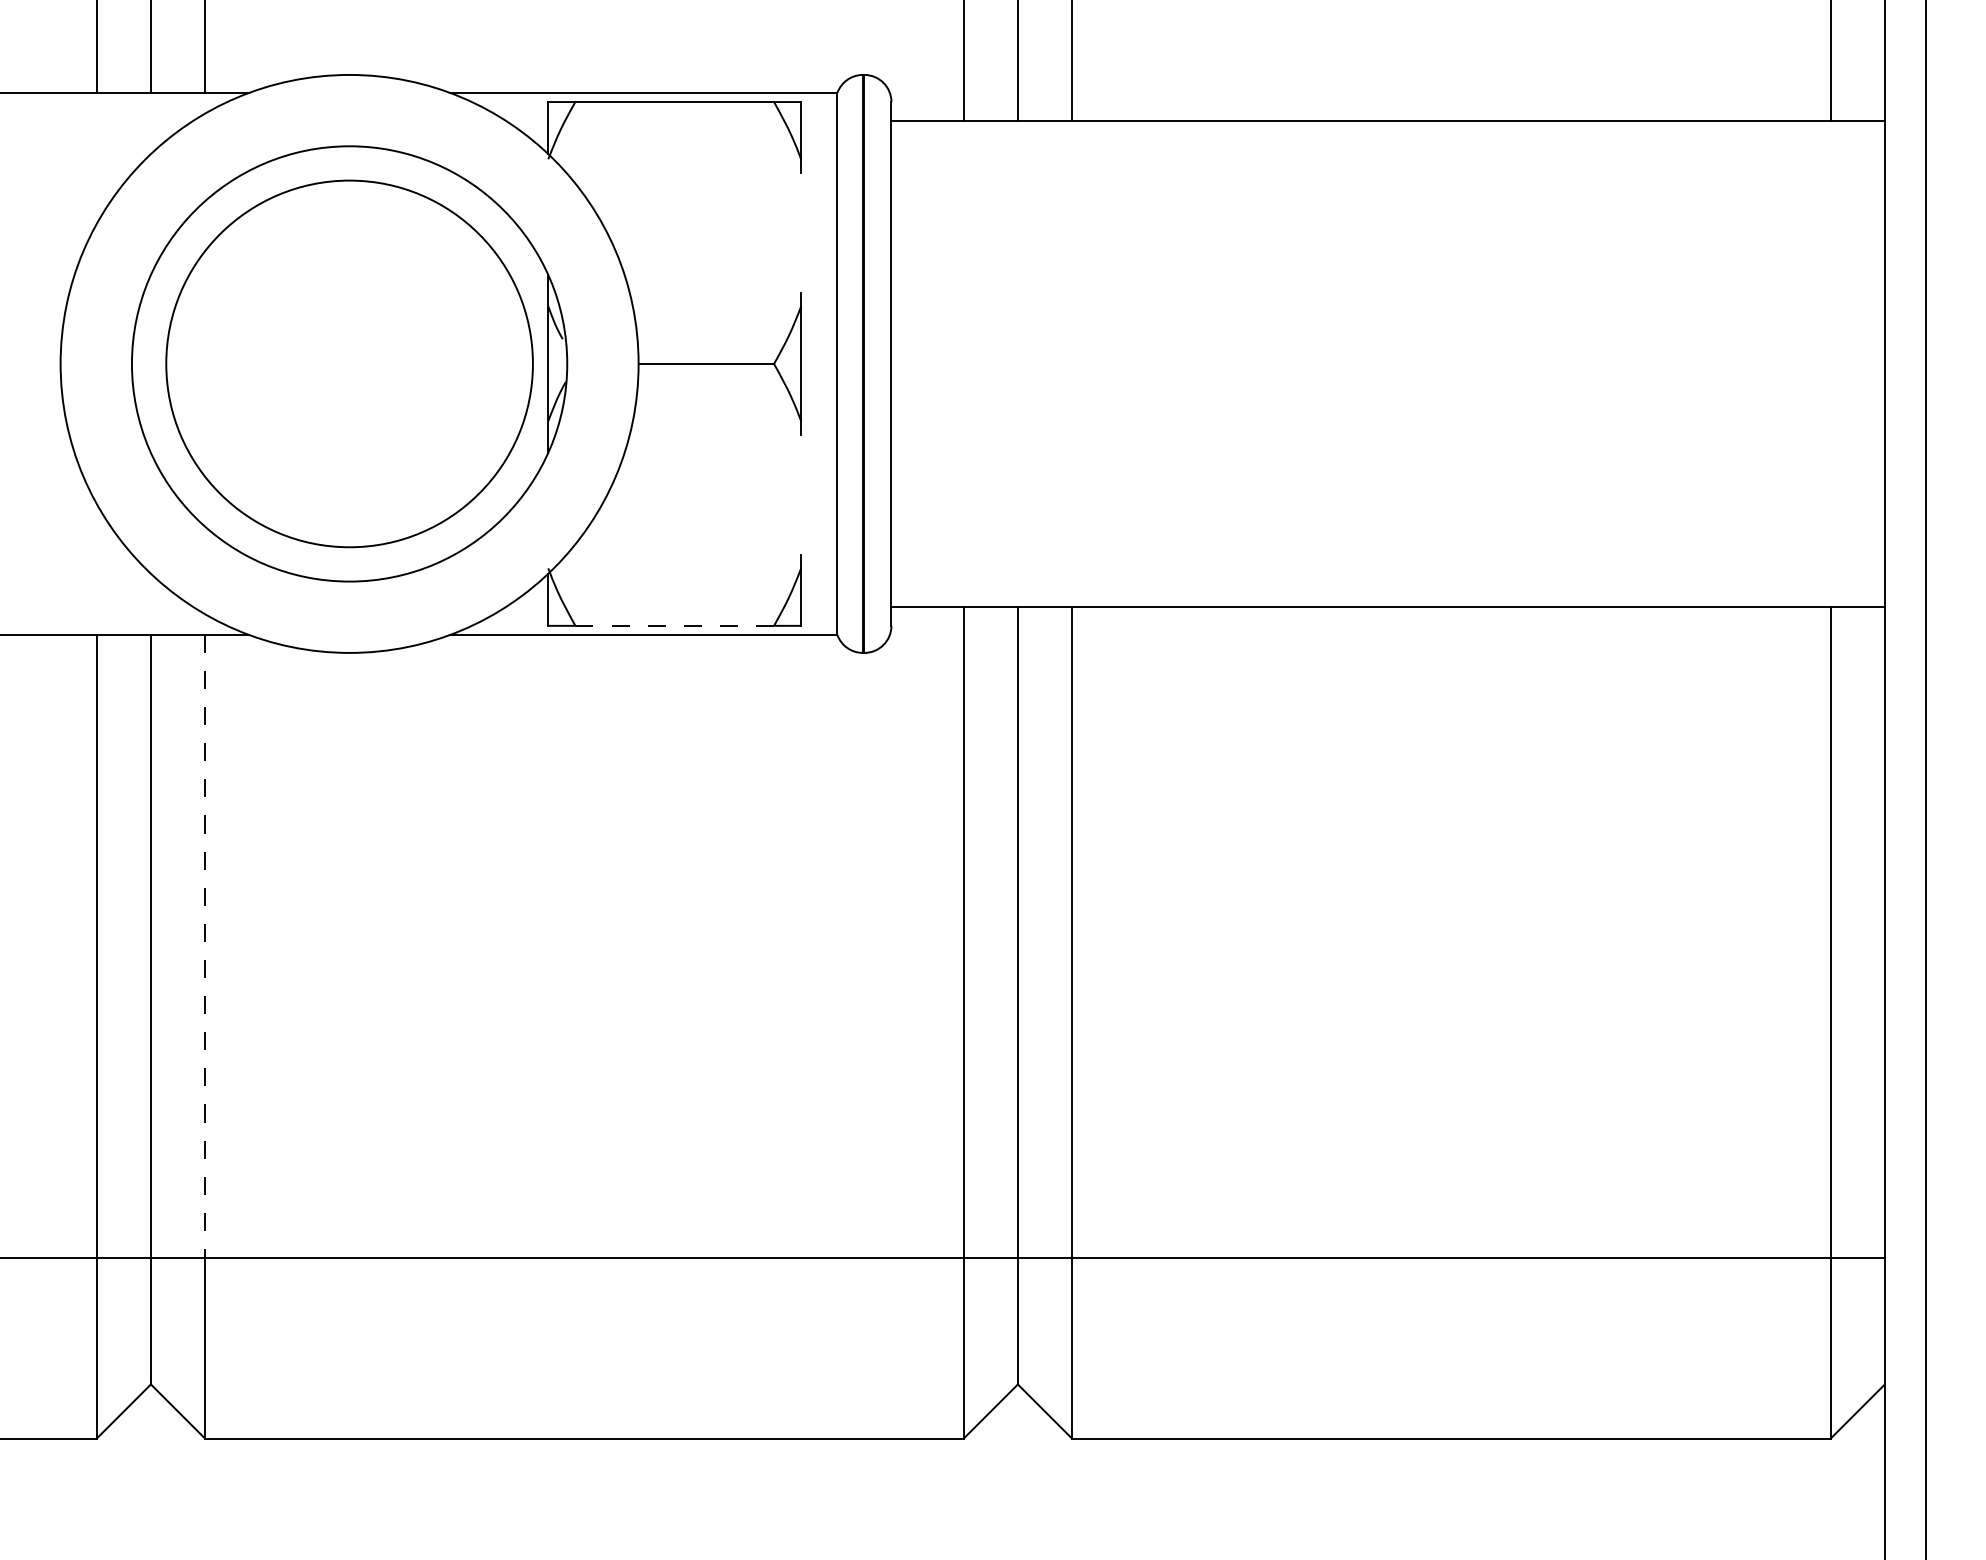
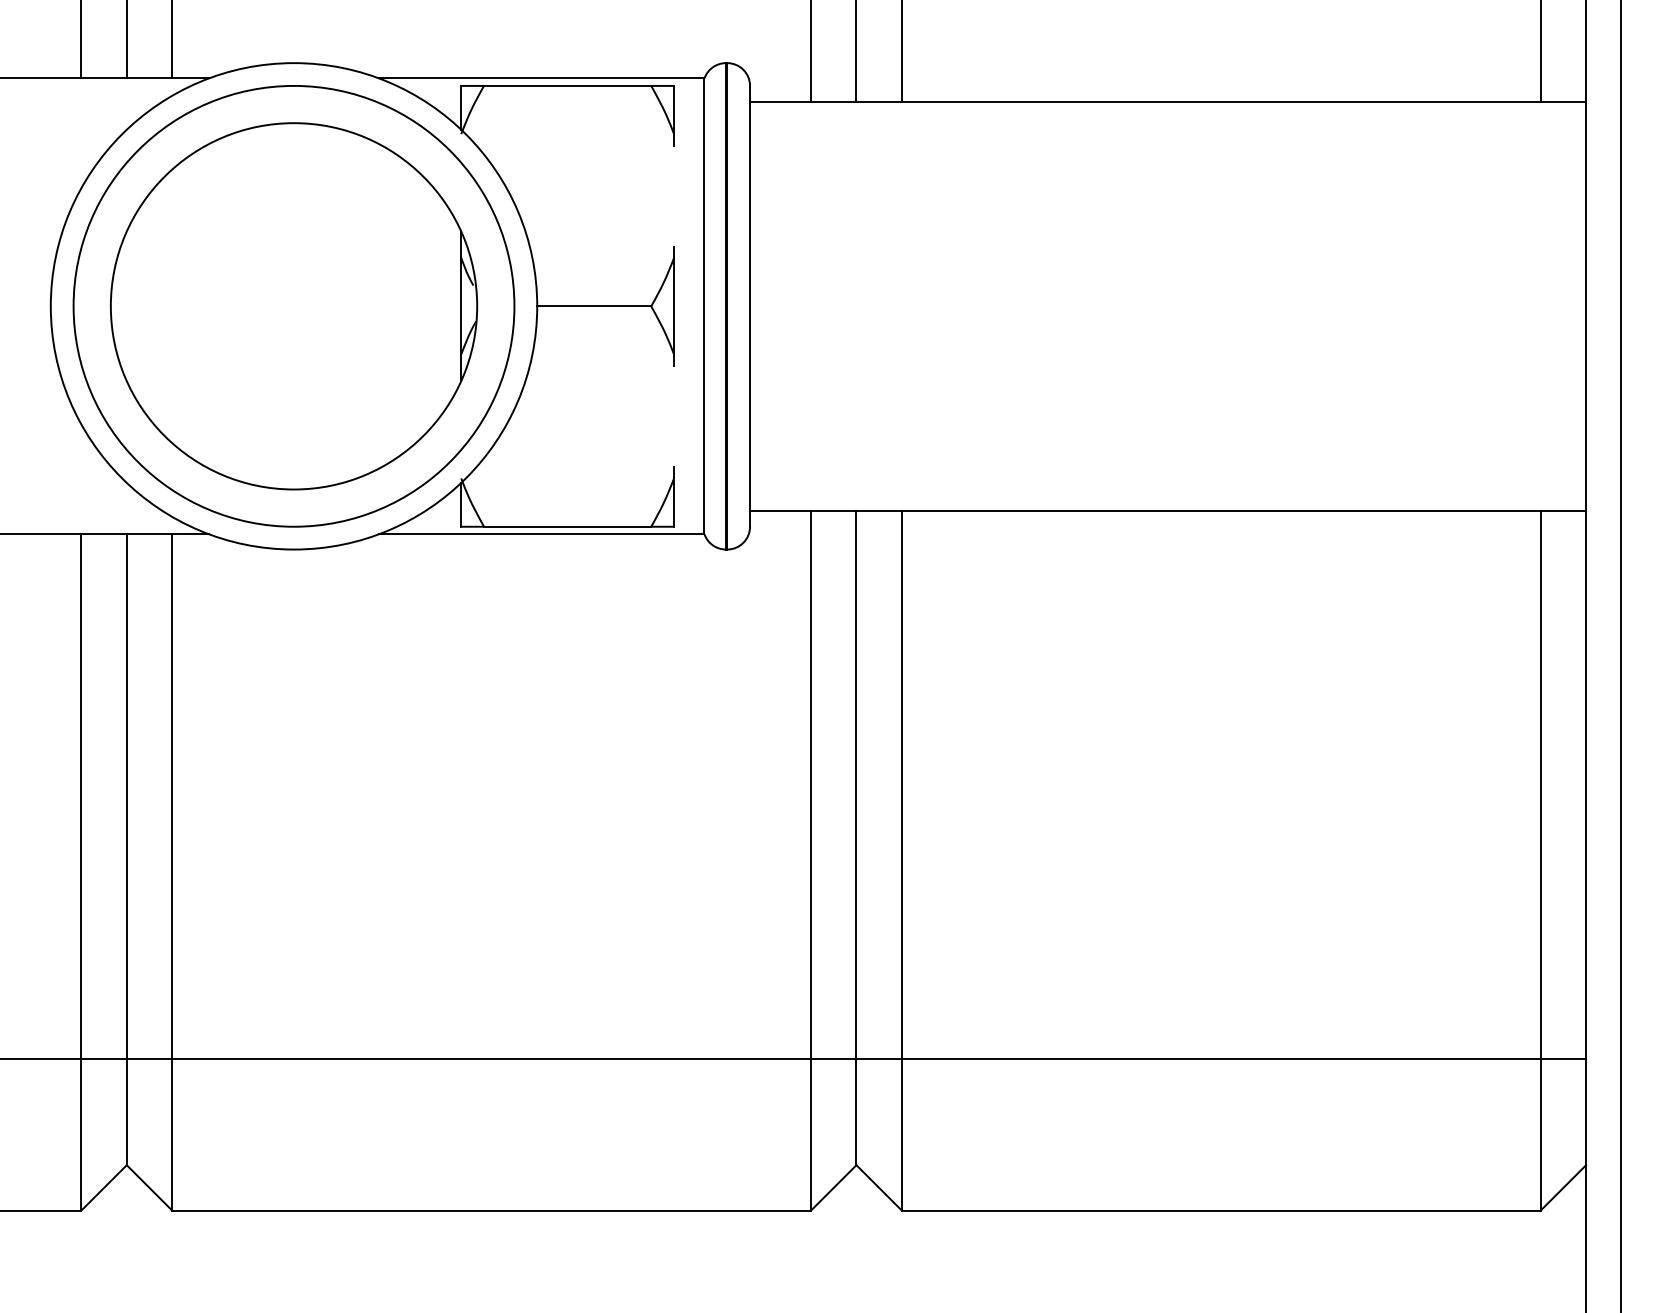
circle: (349, 363) -> (293, 305), size x1.43
line: (675, 625) -> (568, 526), dashed -> solid
line: (205, 946) -> (172, 796), dashed -> solid

